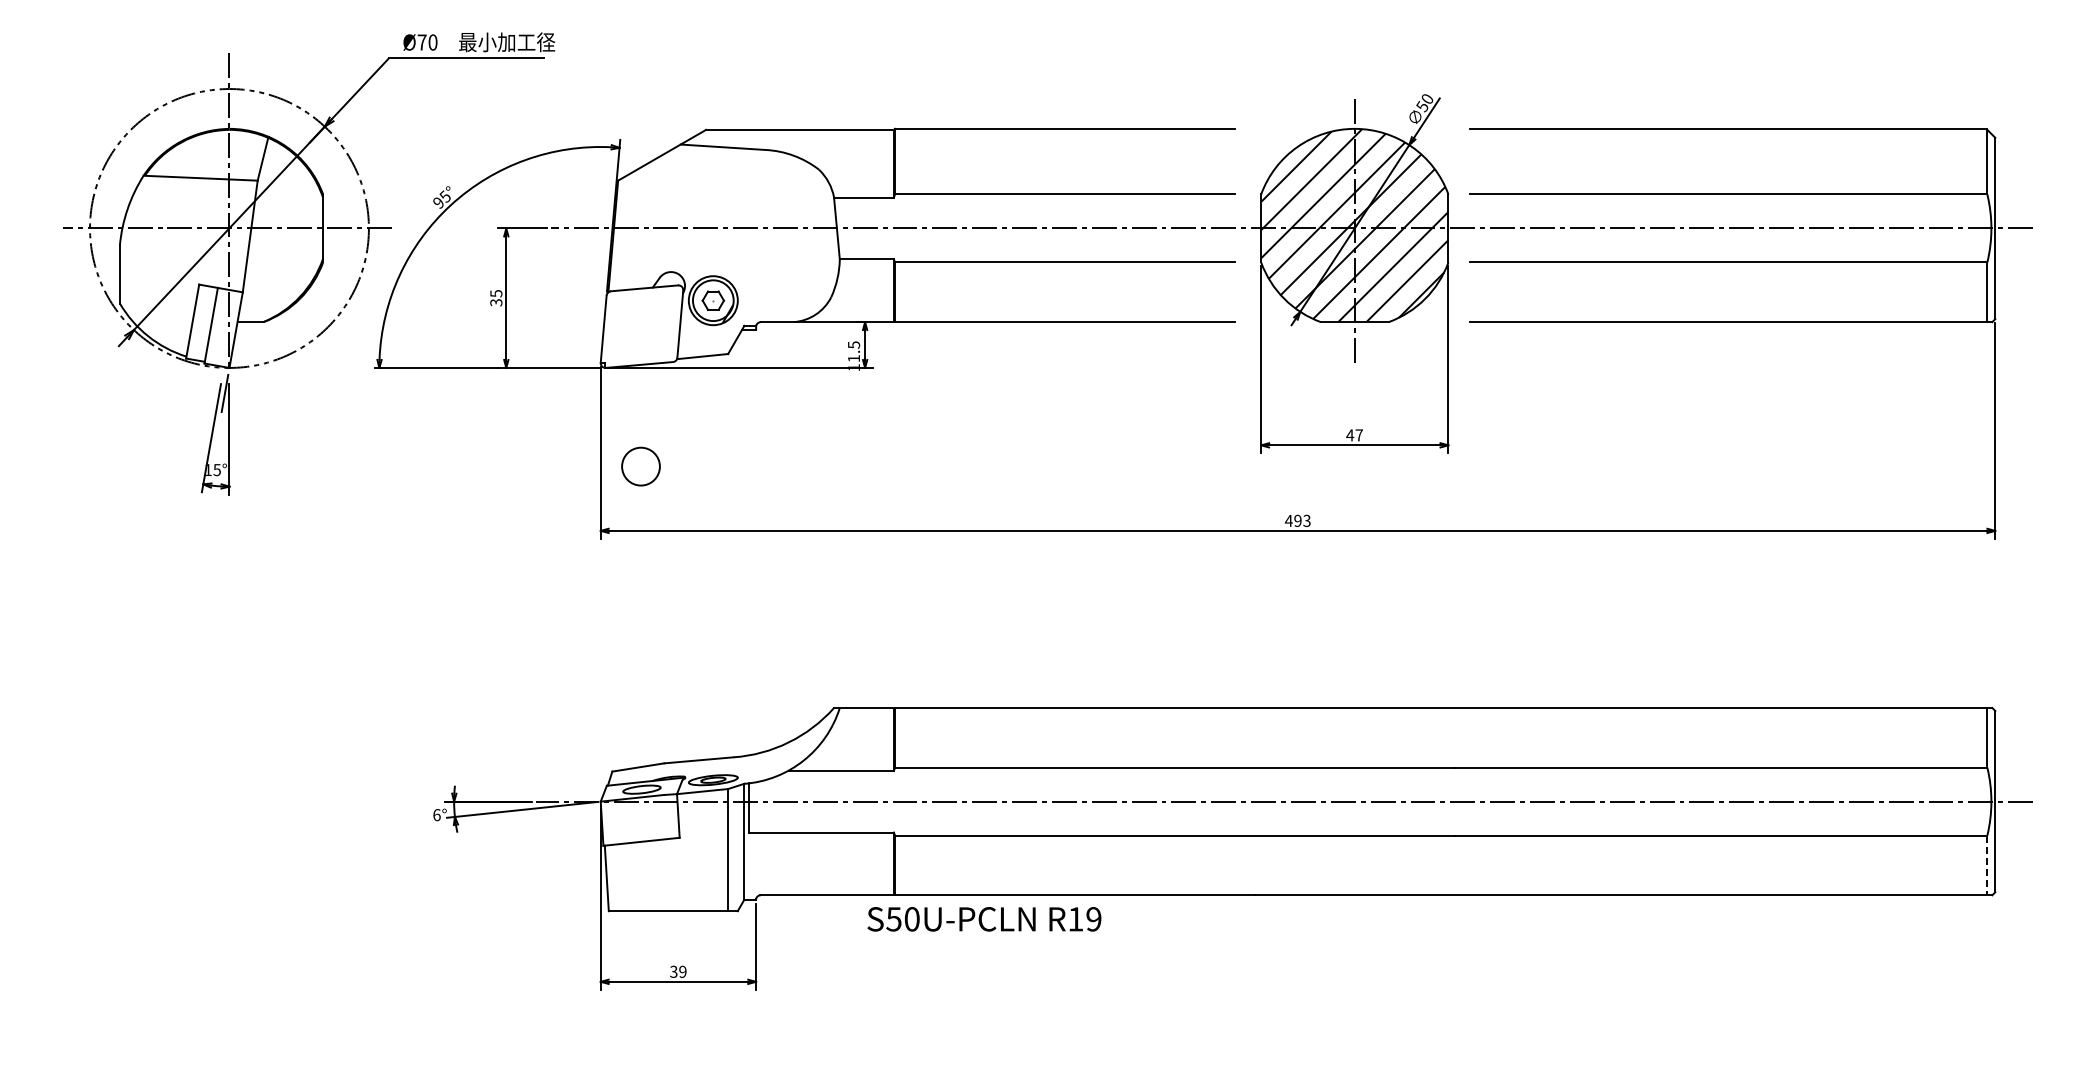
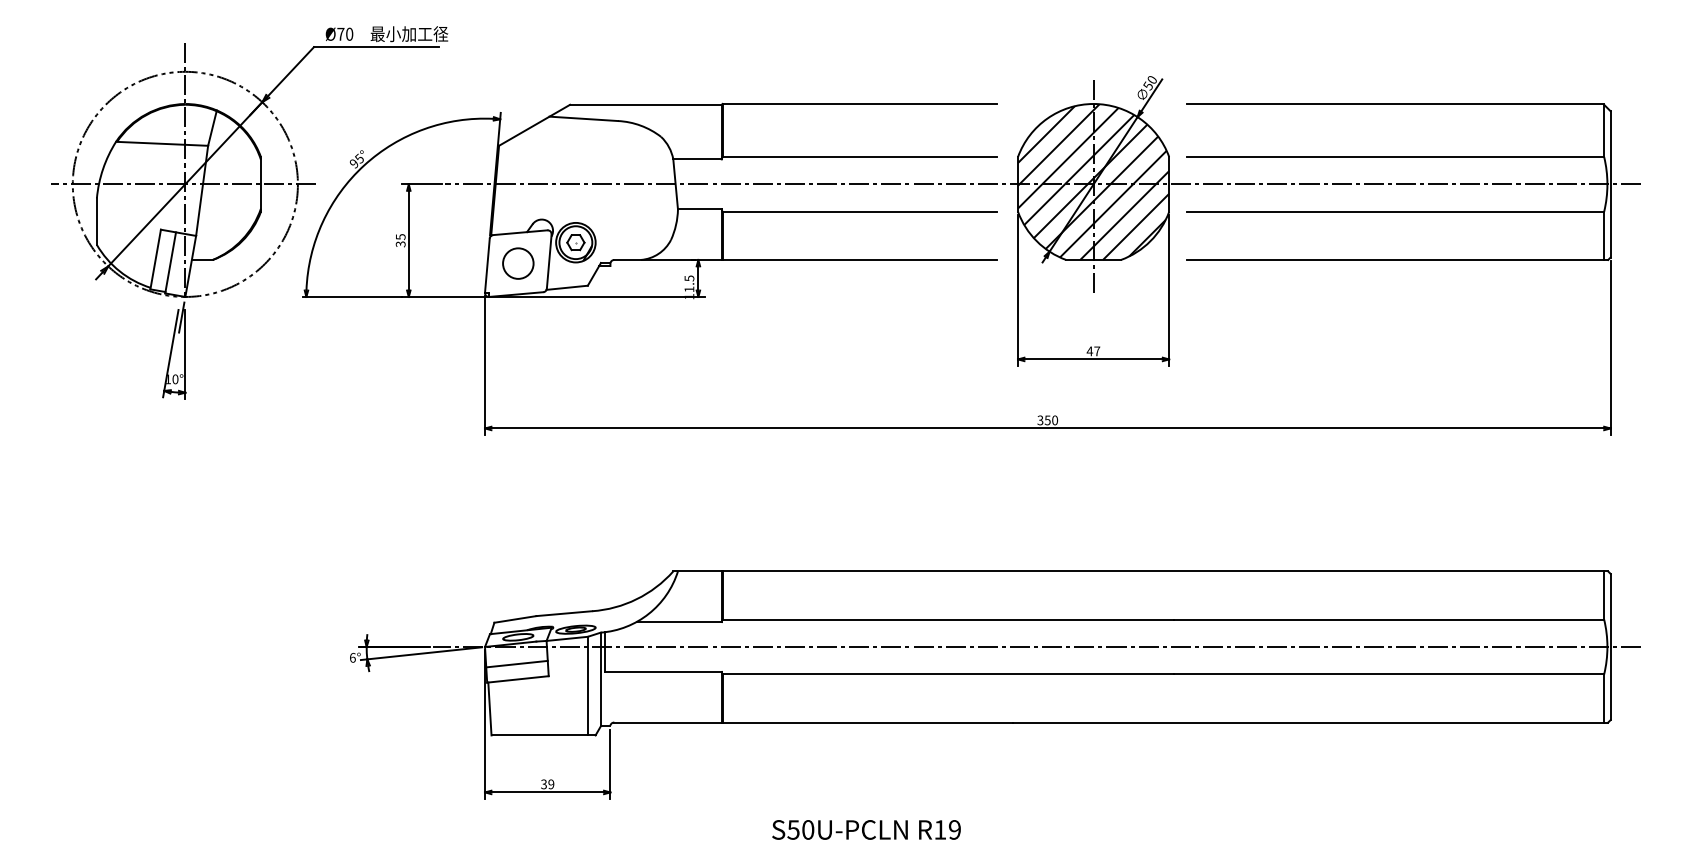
circle: (640, 466) -> (517, 263), moved
text: (216, 469) -> (174, 378), 15° -> 10°
text: (1297, 520) -> (1047, 420), 493 -> 350
line: (640, 822) -> (517, 663), added
line: (1987, 865) -> (1604, 698), dashed -> solid
text: (984, 919) -> (866, 830), moved

